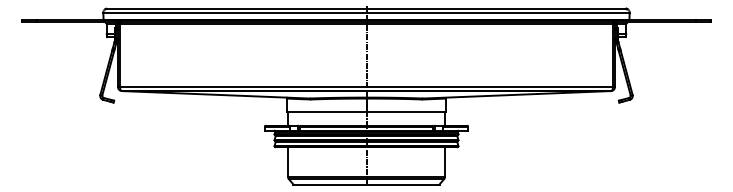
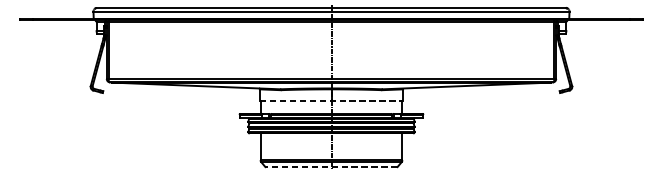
line: (366, 111) -> (331, 101), solid -> dashed
line: (366, 184) -> (331, 167), solid -> dashed

